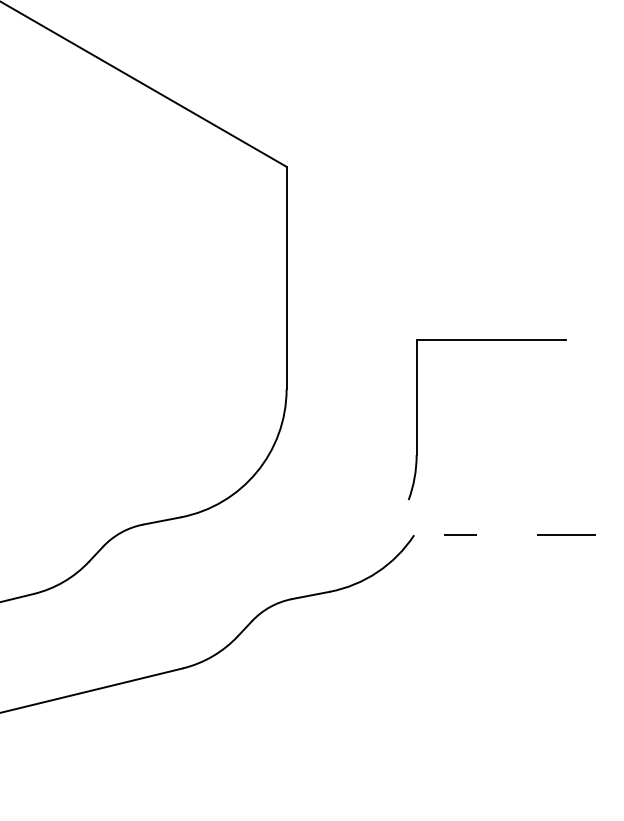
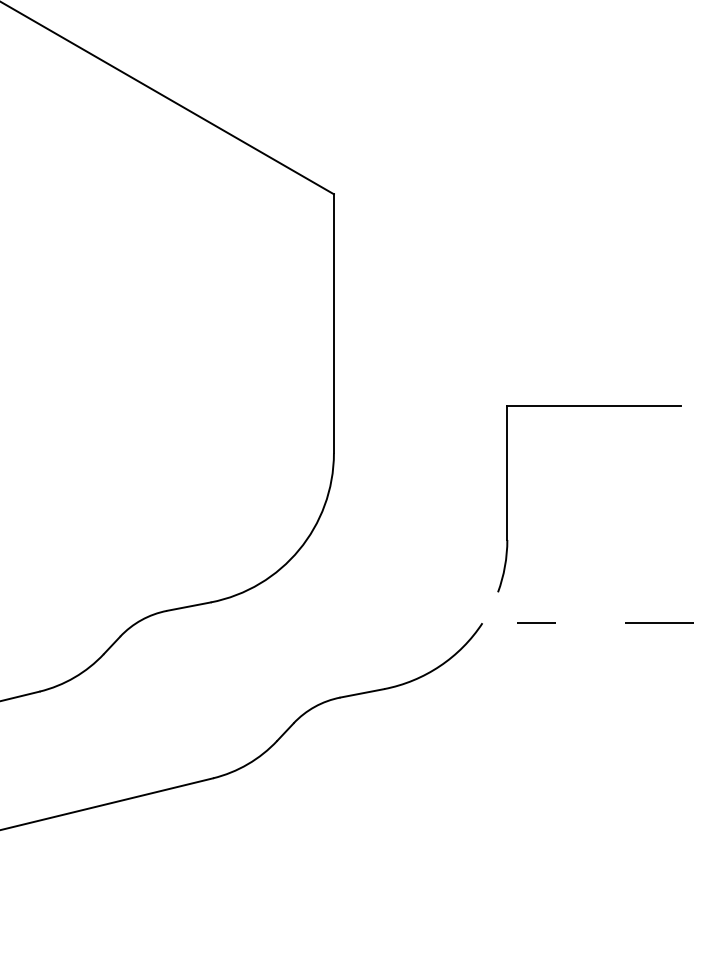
part: (416, 419) -> (507, 498), moved

